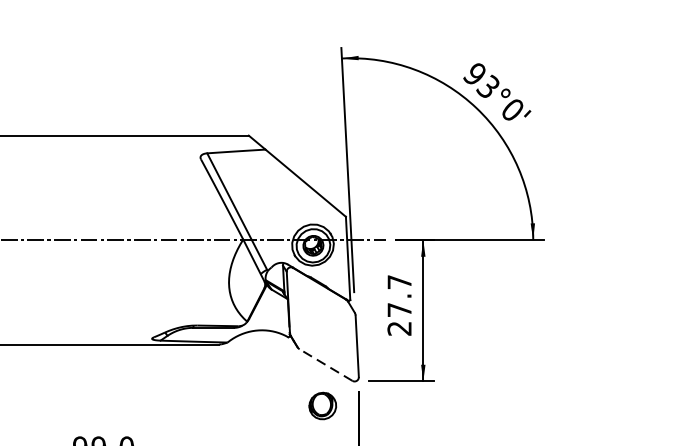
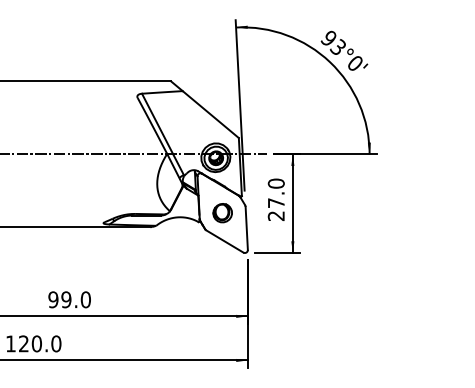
text: (398, 281) -> (275, 183), 27.7 -> 27.0
line: (325, 365) -> (224, 241), dashed -> solid
part: (322, 406) -> (222, 213), moved

